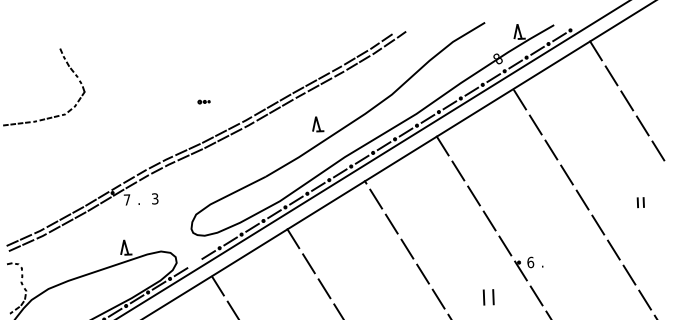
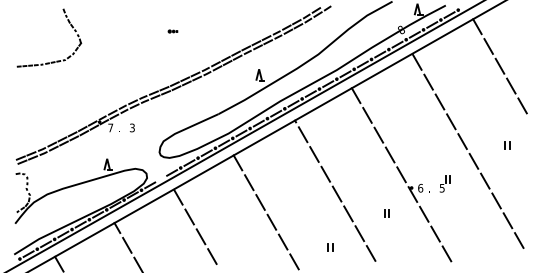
part: (203, 101) -> (172, 31), moved
part: (561, 255) -> (444, 183), added
part: (487, 296) -> (386, 213), size x0.62

